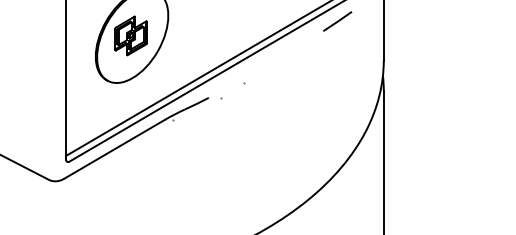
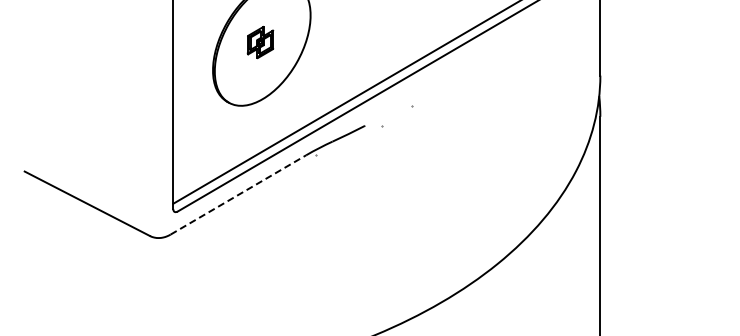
line: (337, 21) -> (537, 22), removed
part: (131, 35) -> (260, 42), size x0.6
line: (114, 148) -> (238, 194), solid -> dashed

